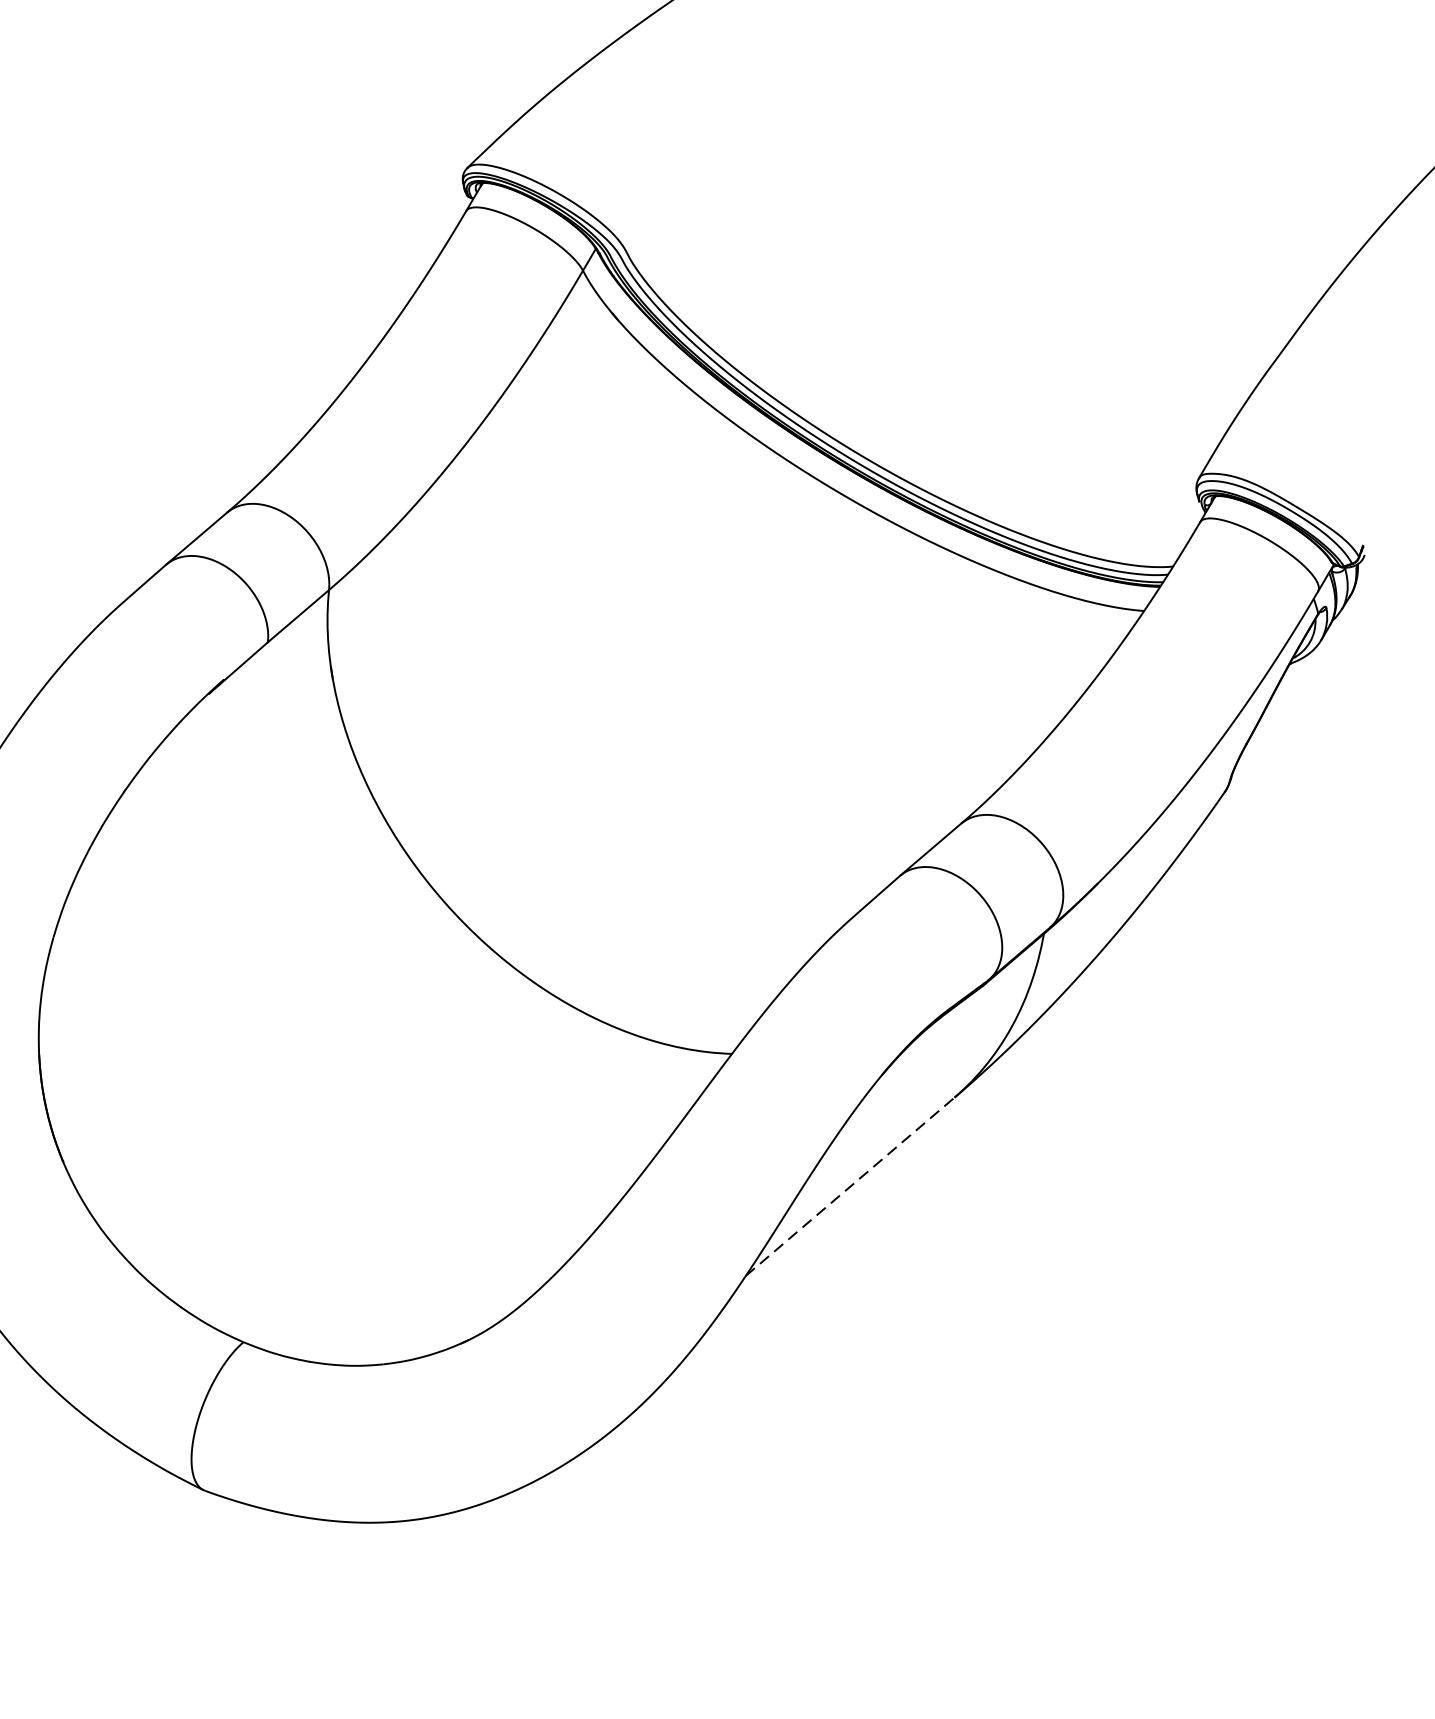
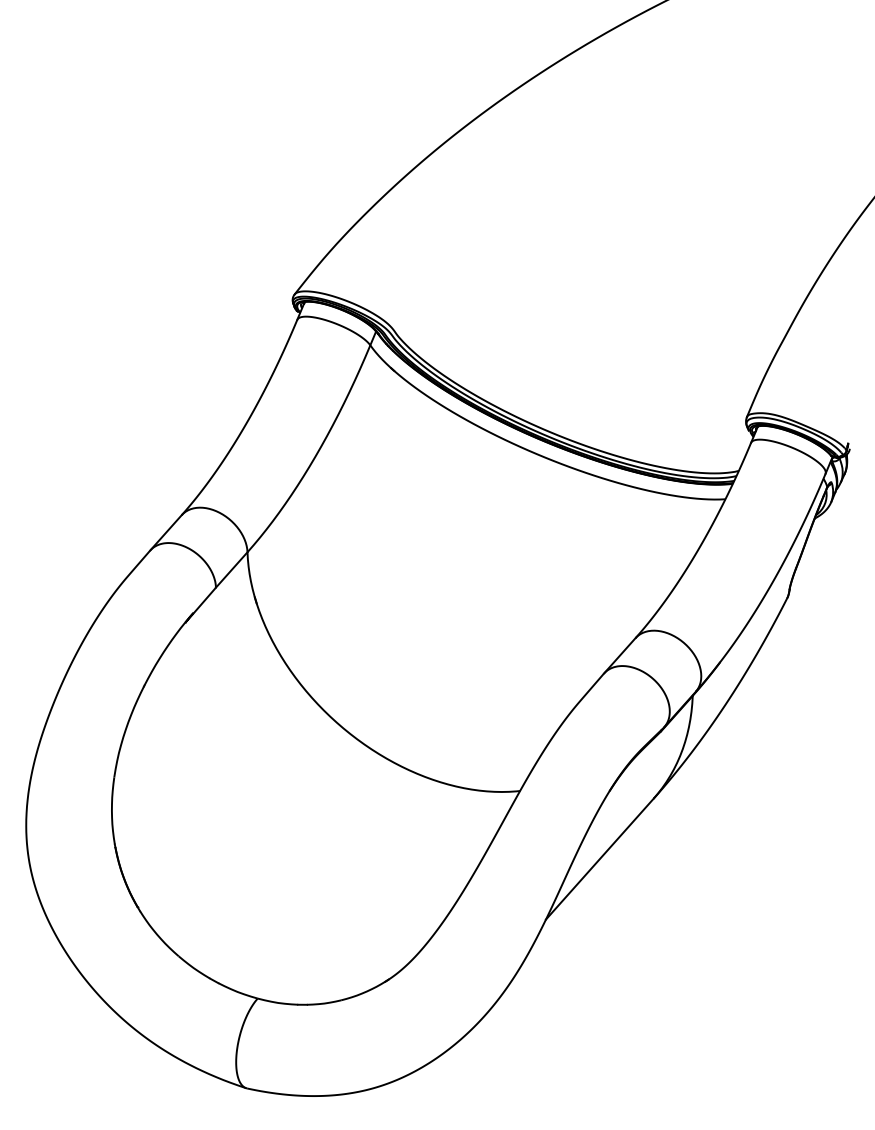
line: (849, 1187) -> (599, 859), dashed -> solid

